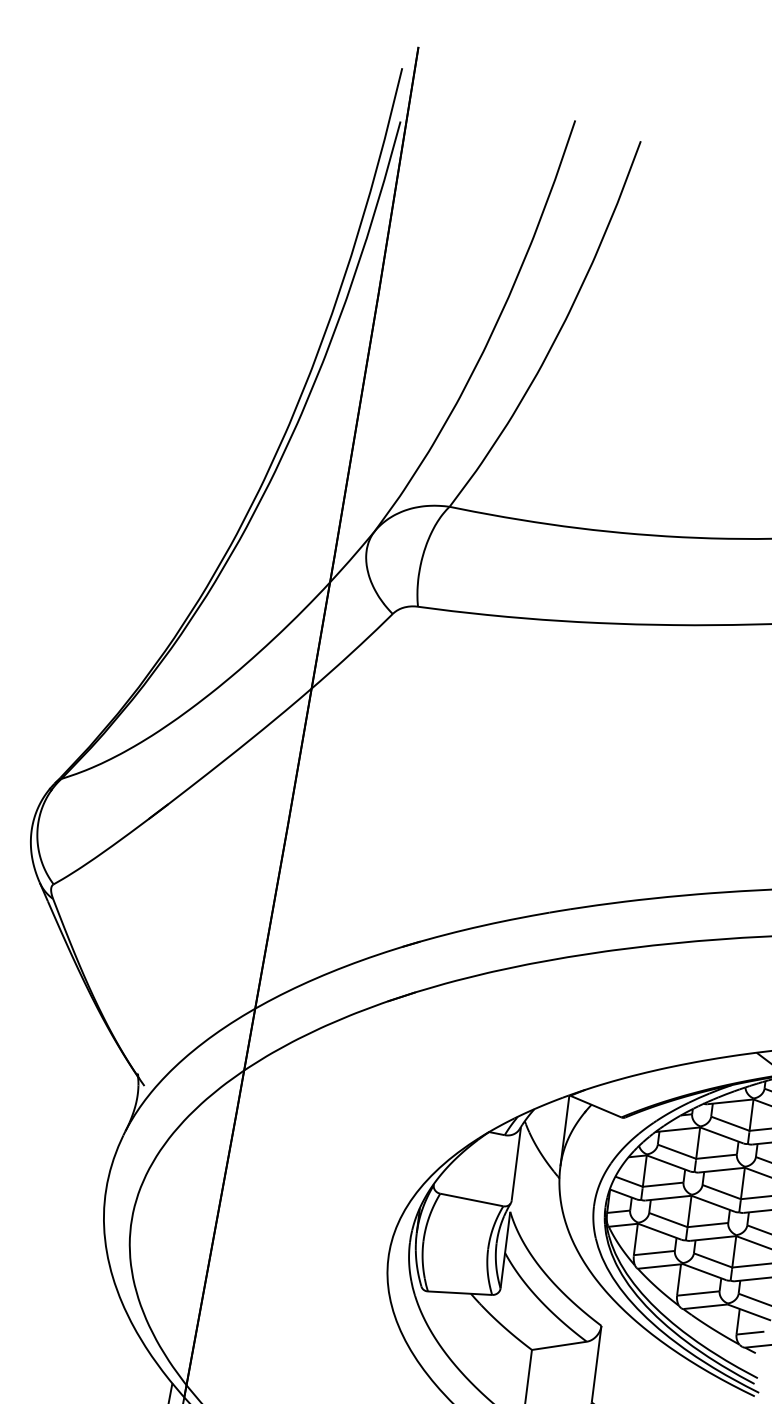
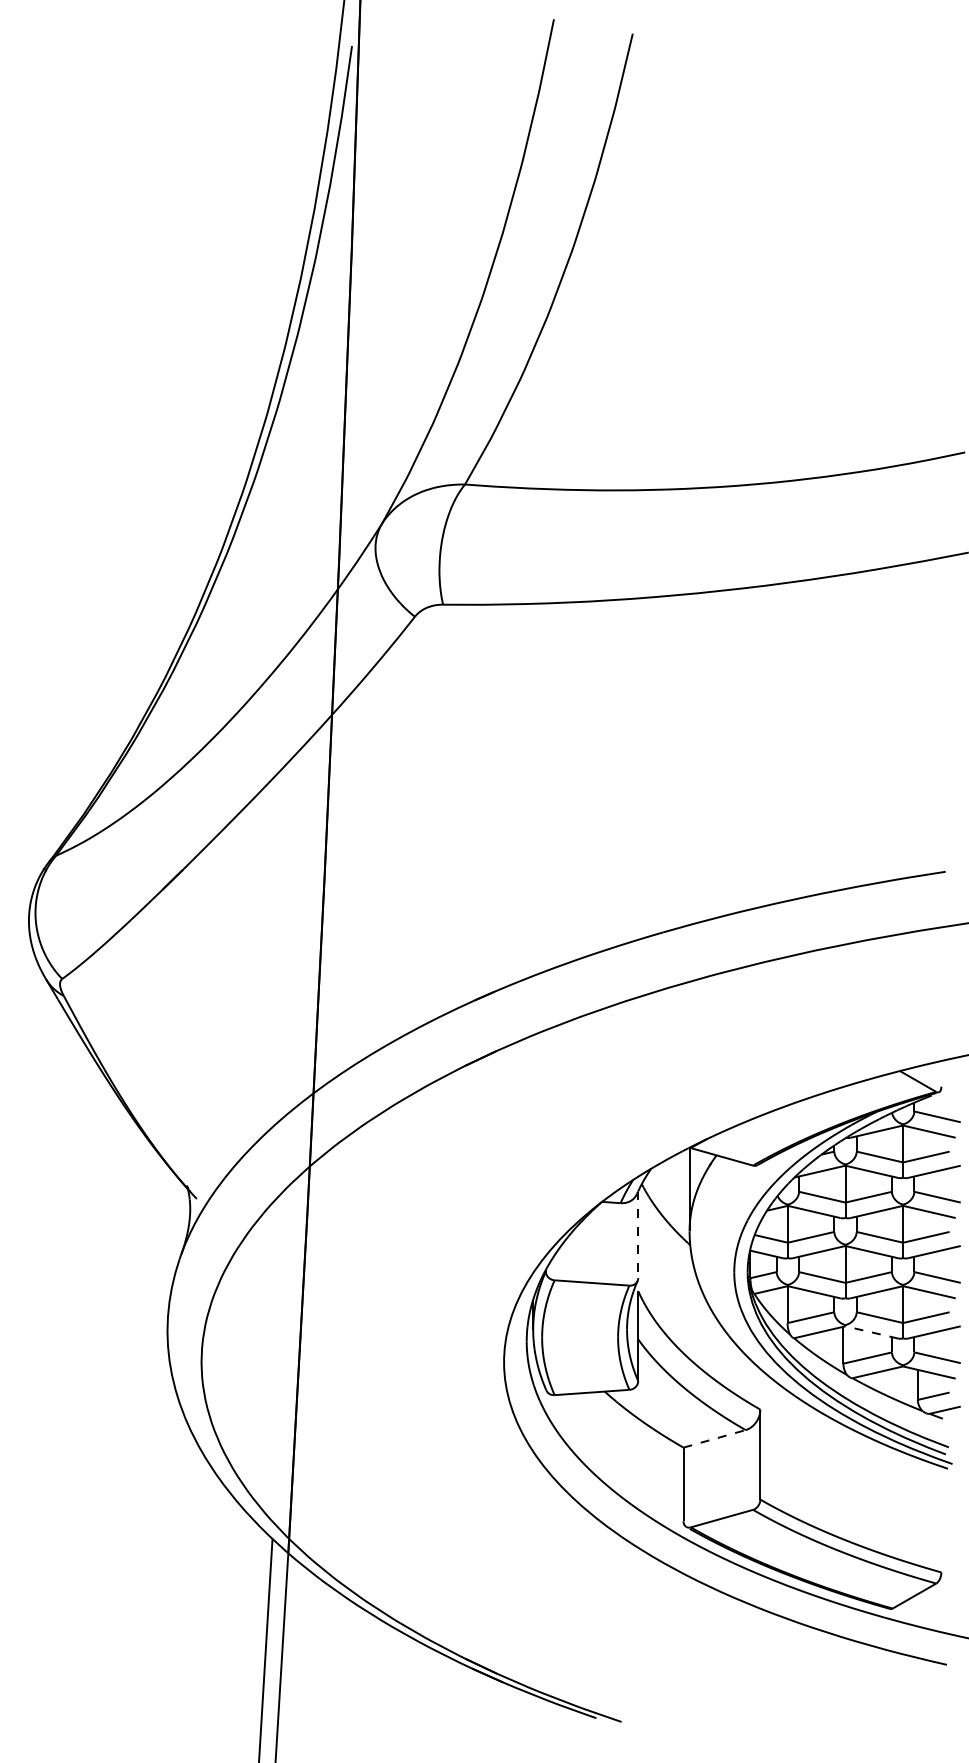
line: (516, 1164) -> (638, 1235), solid -> dashed
line: (704, 1272) -> (871, 1332), solid -> dashed
line: (560, 1345) -> (715, 1438), solid -> dashed

